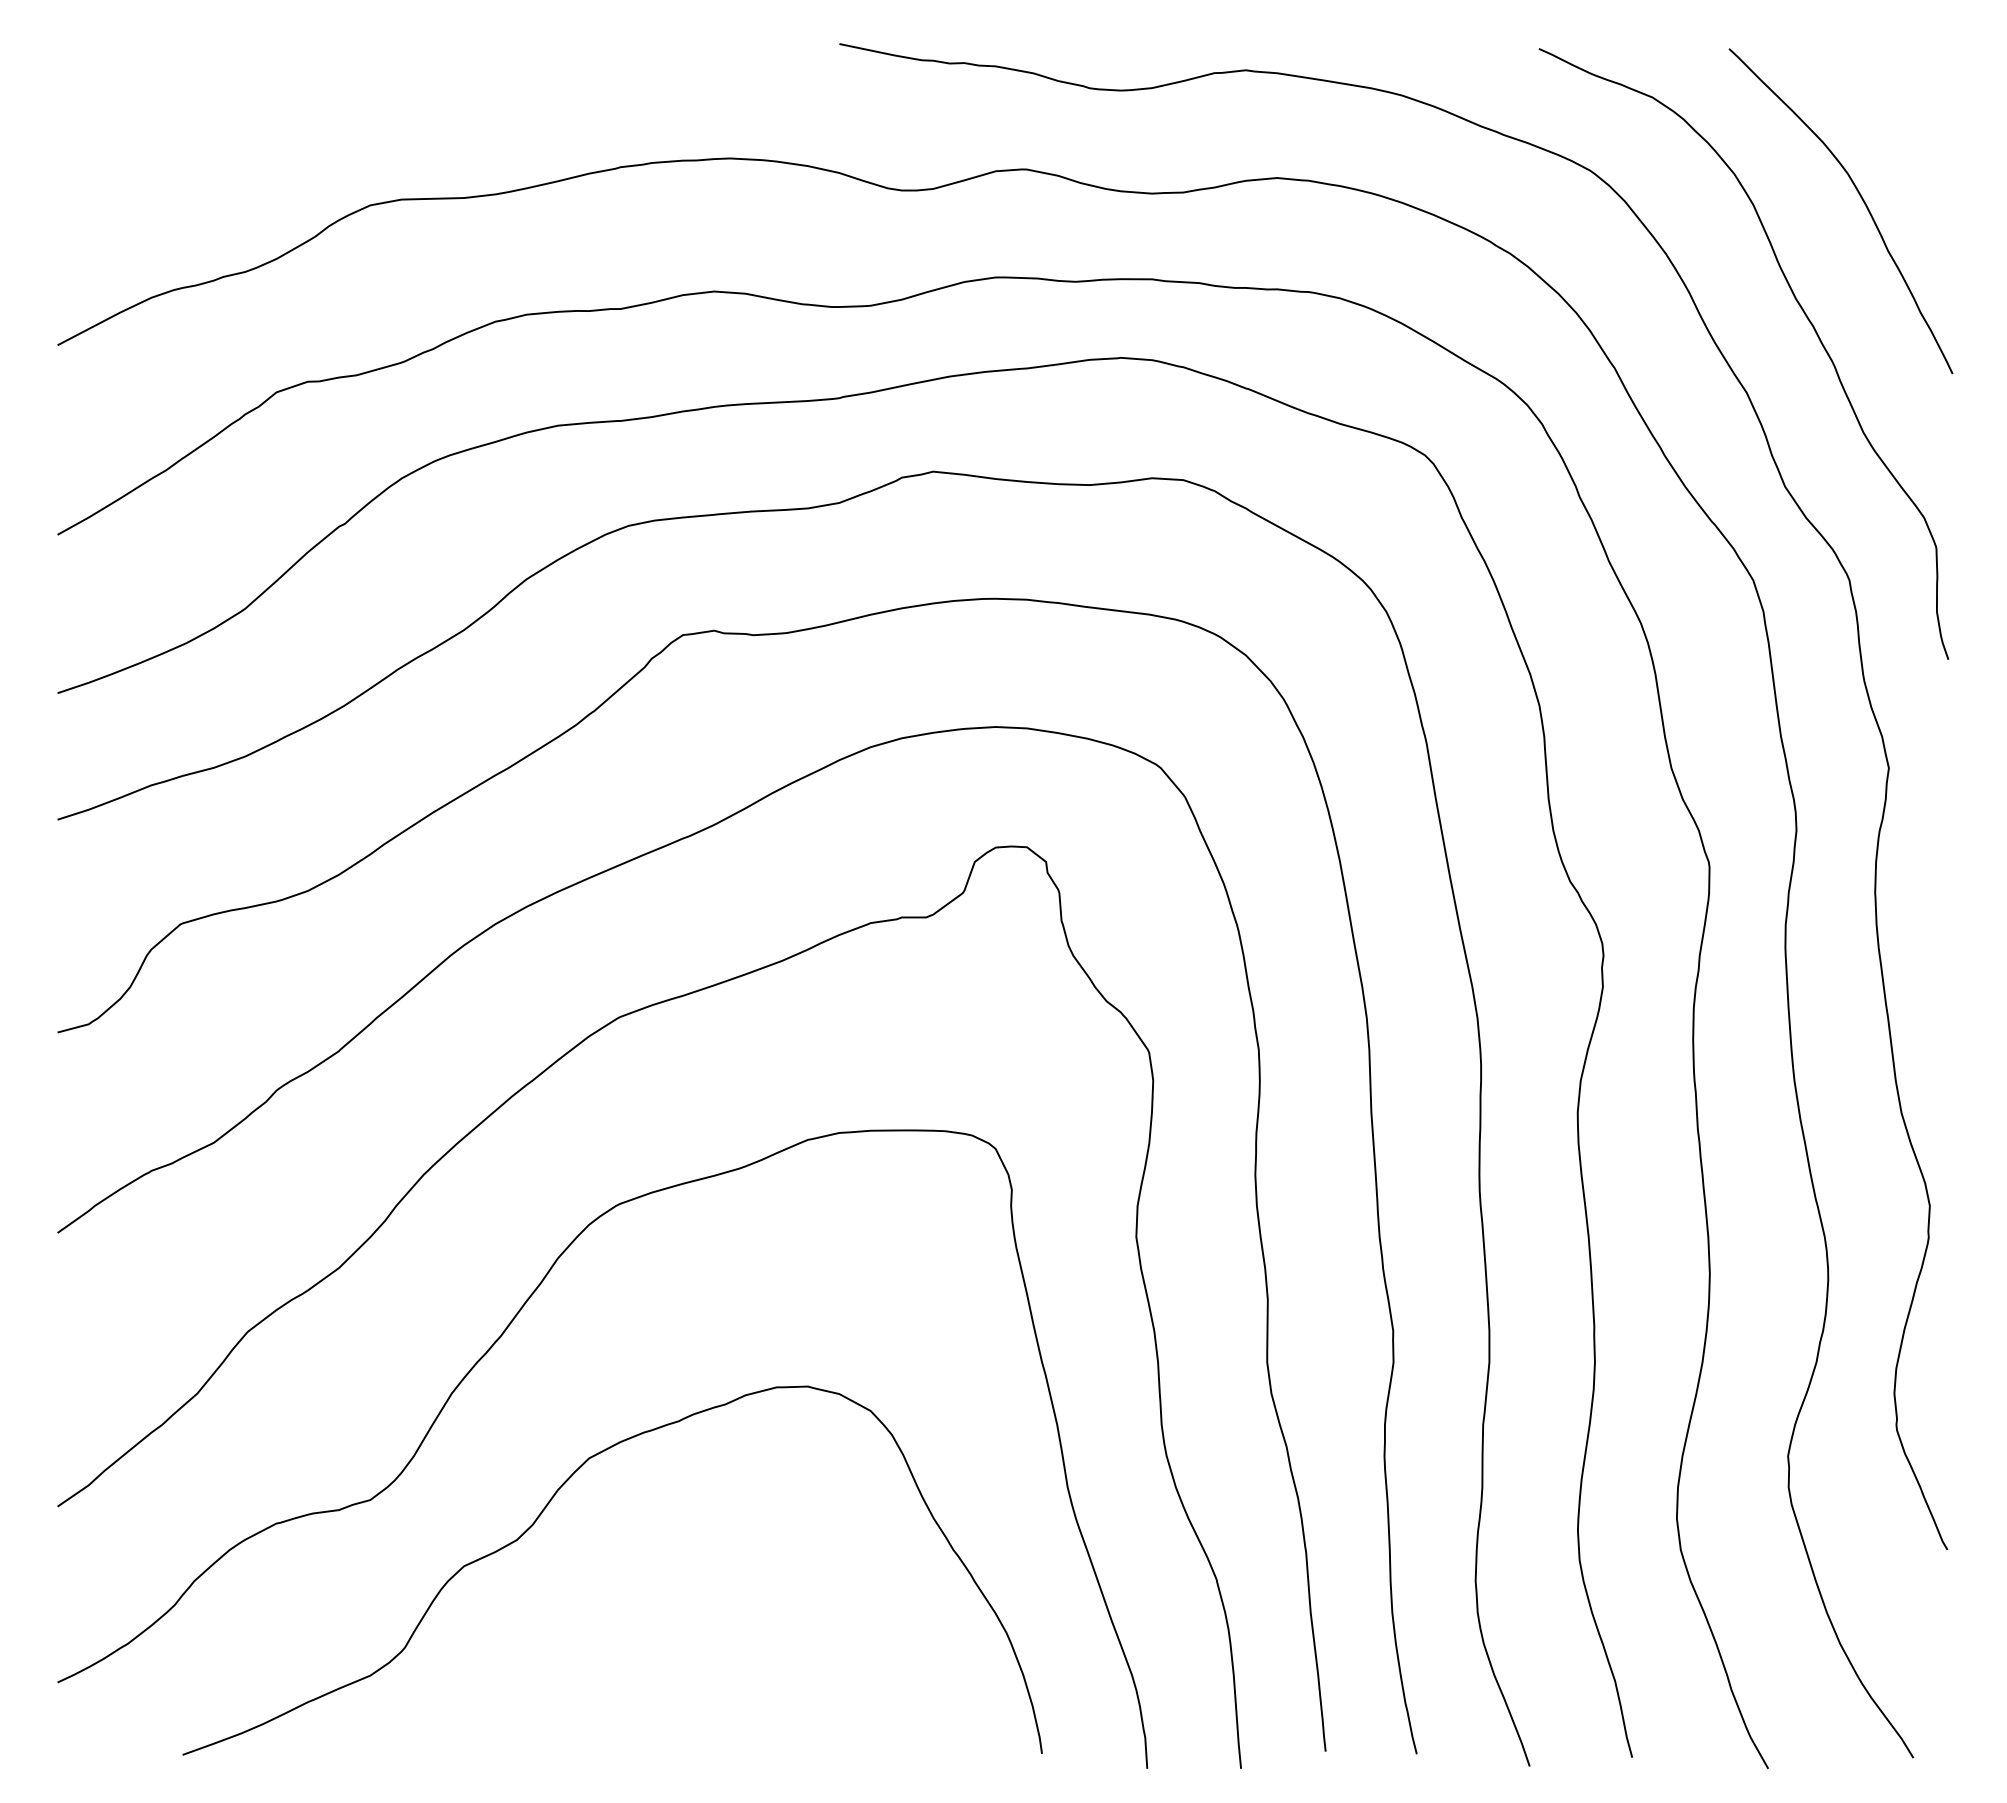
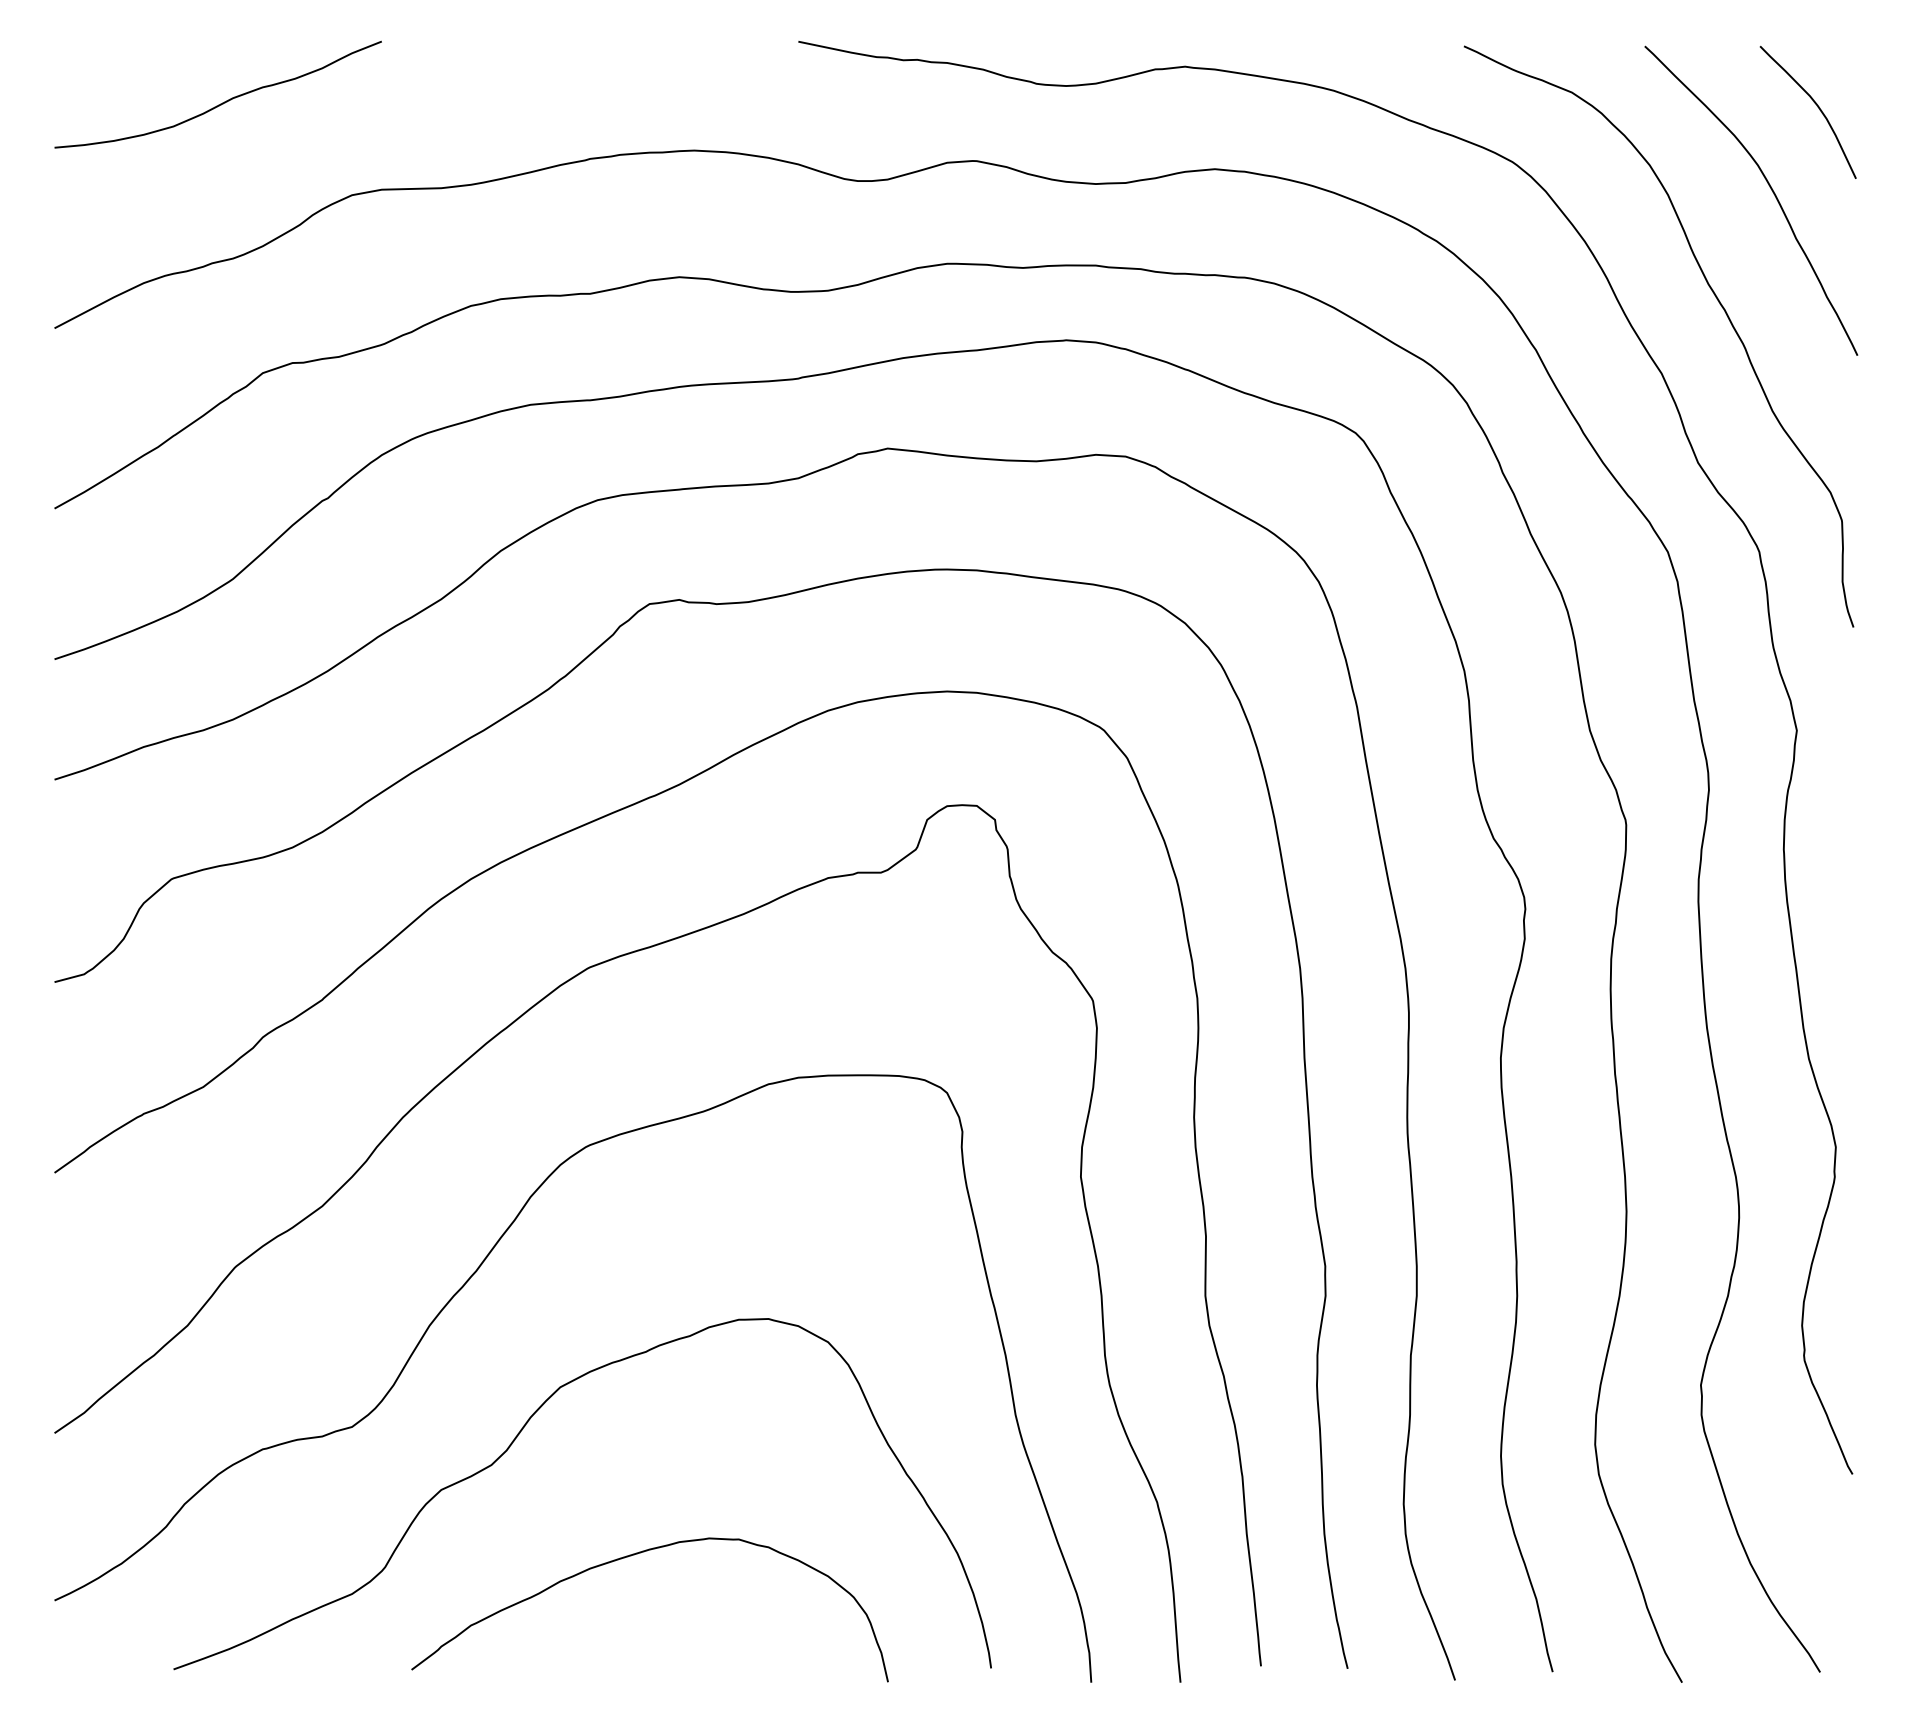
curve: (233, 108) -> (221, 103), added
curve: (1908, 110) -> (1815, 104), added
curve: (669, 1634) -> (636, 1554), added

